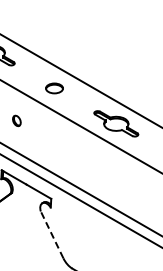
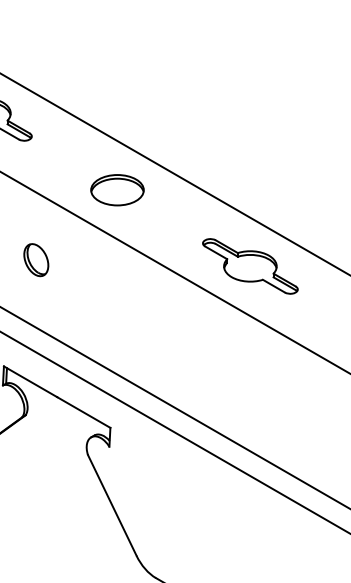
part: (54, 88) -> (117, 190), size x1.43
part: (16, 120) -> (35, 259), size x1.43
line: (52, 234) -> (113, 504), dashed -> solid

